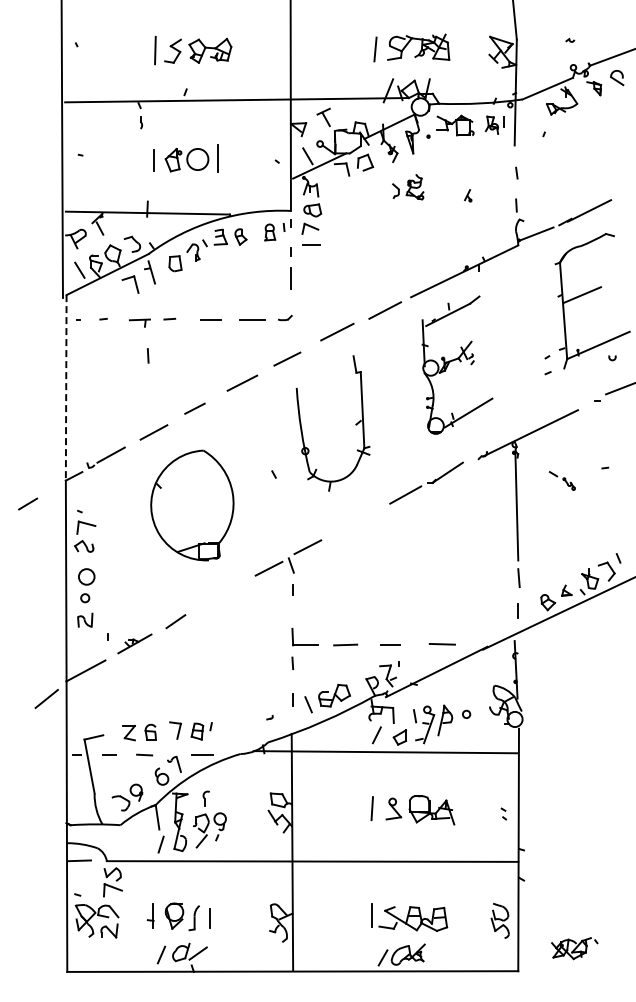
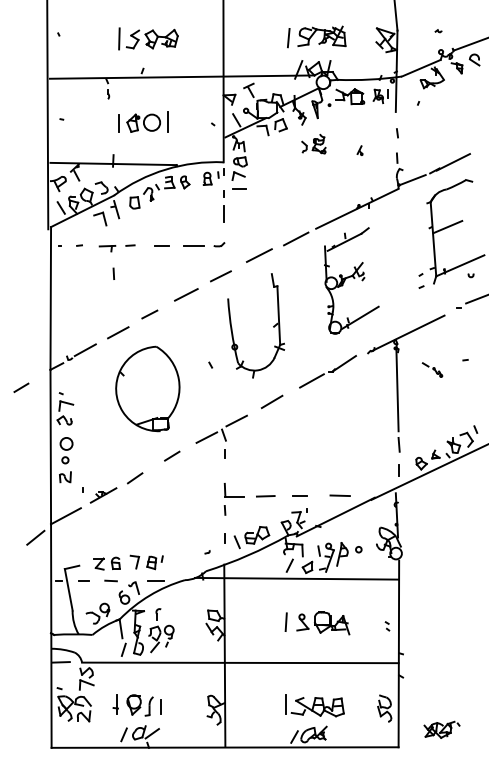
line: (66, 387) -> (50, 298), dashed -> solid
line: (353, 522) -> (271, 402), added
line: (223, 592) -> (171, 455), added

